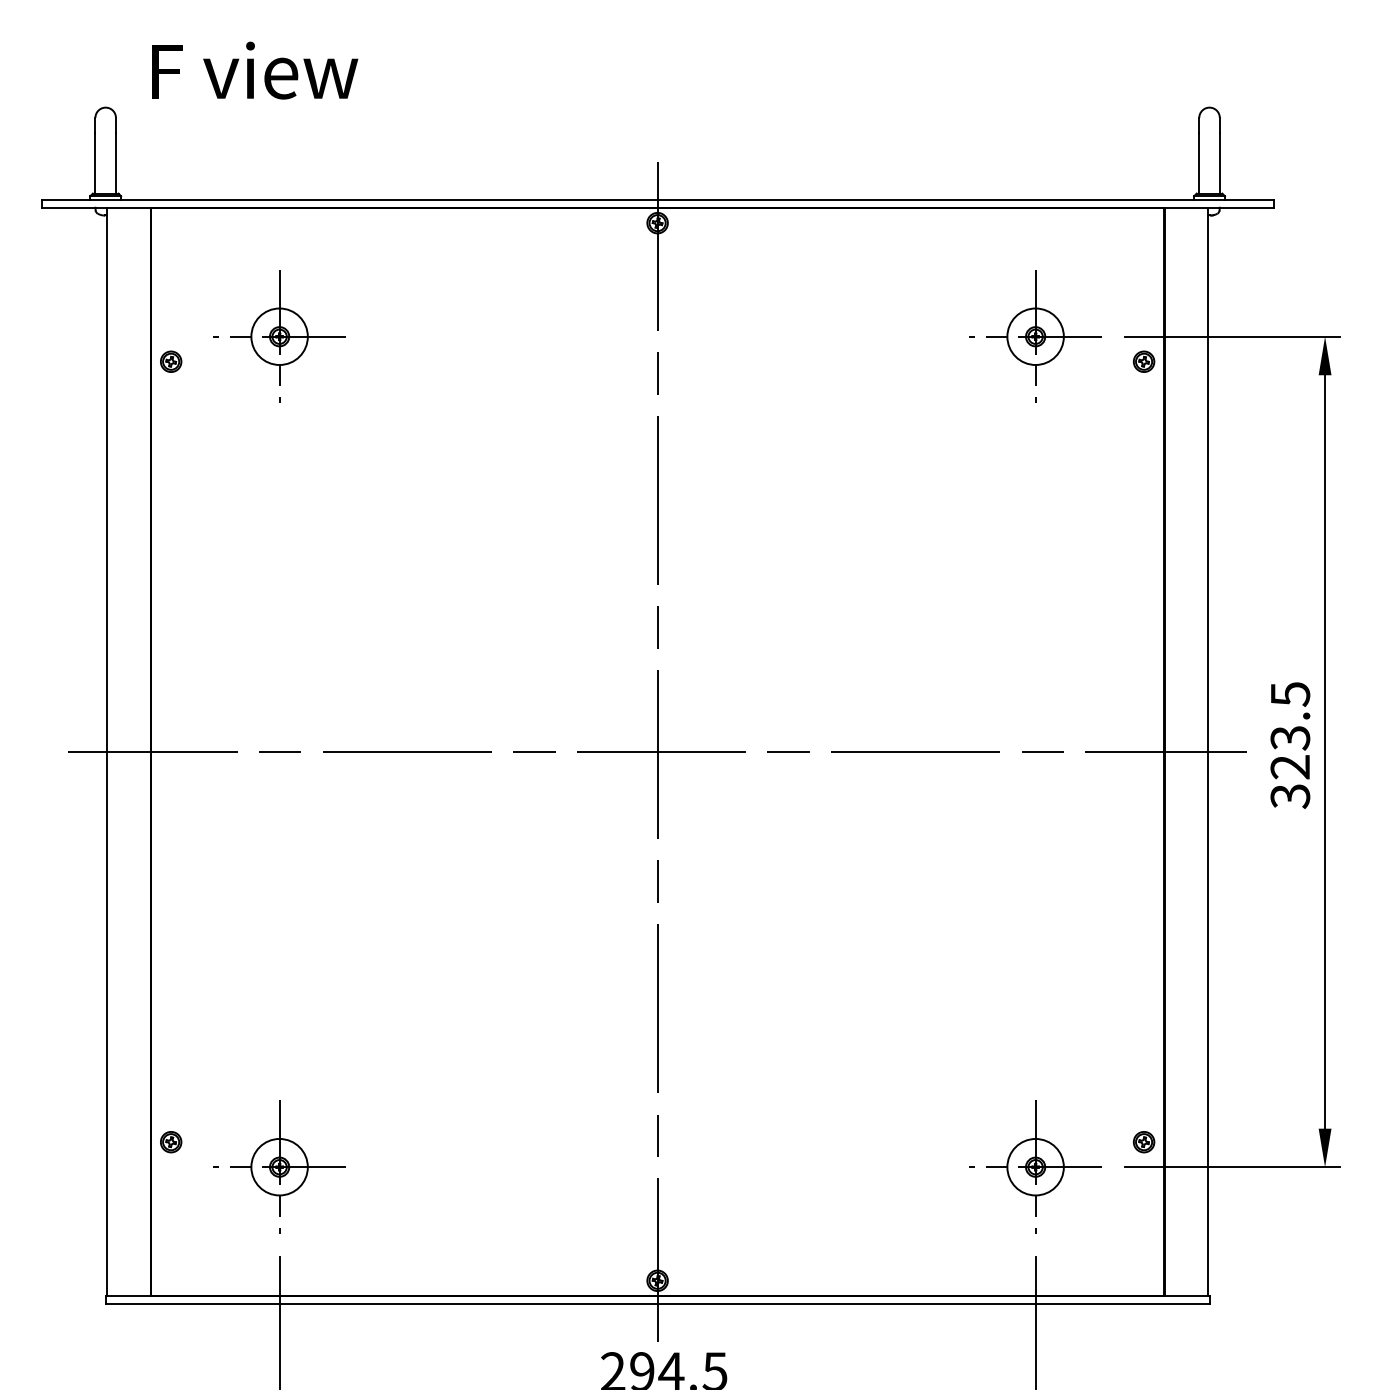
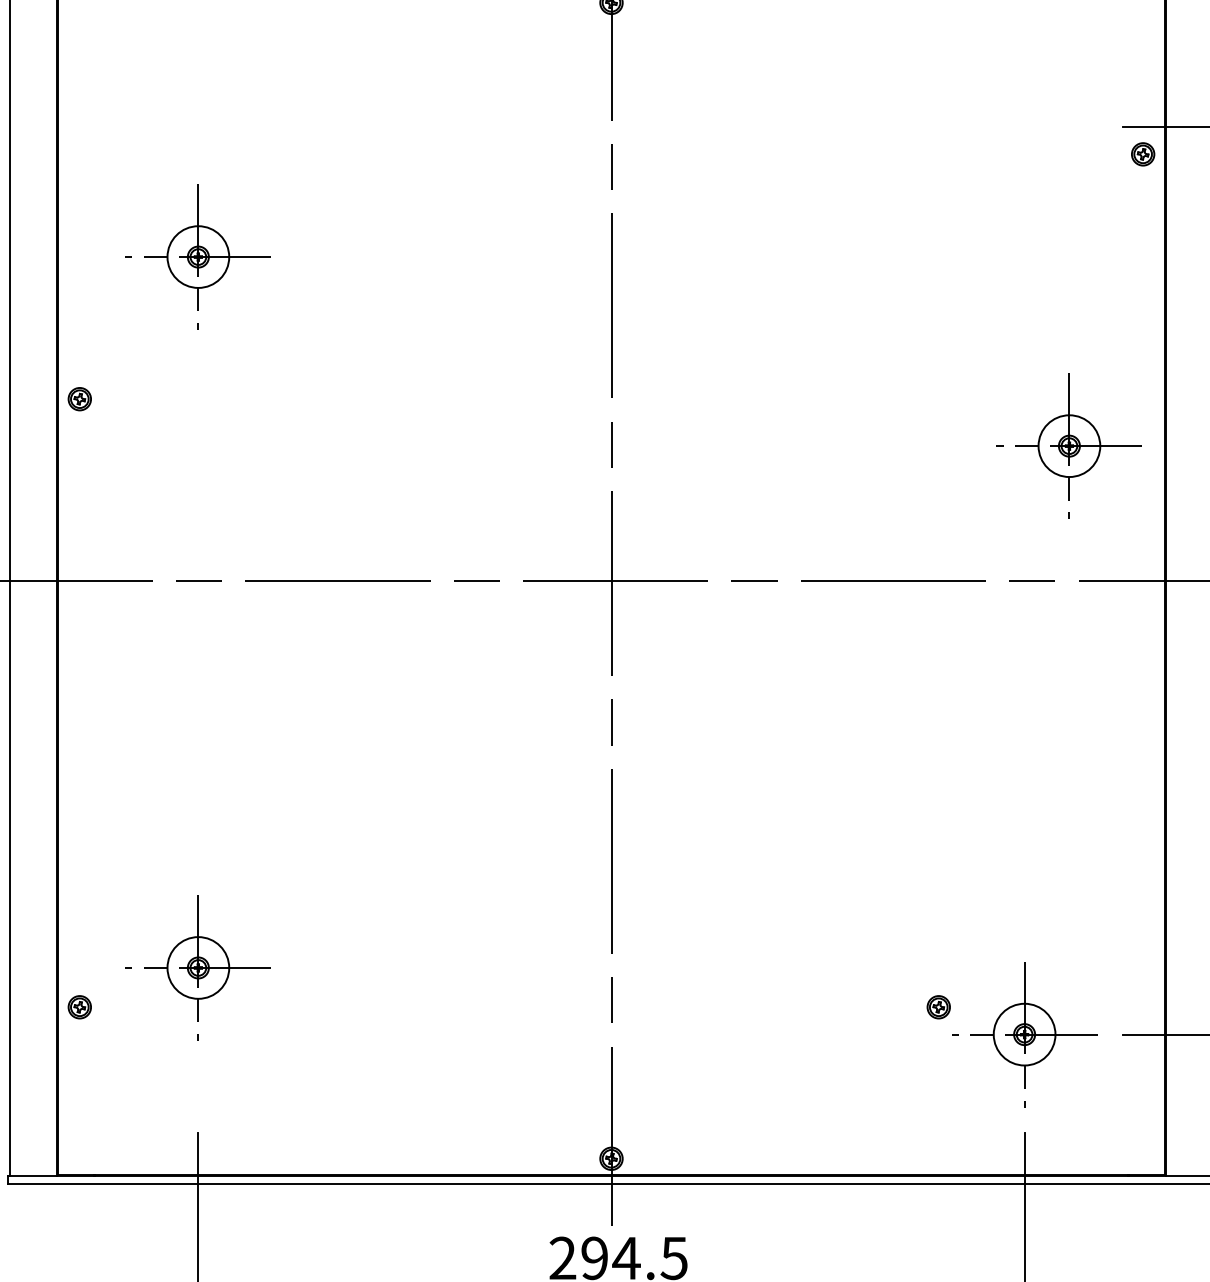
part: (279, 336) -> (198, 256), moved
part: (1035, 336) -> (1069, 445), moved
part: (171, 361) -> (80, 398), moved
part: (1144, 1142) -> (939, 1007), moved
part: (279, 1166) -> (198, 967), moved

